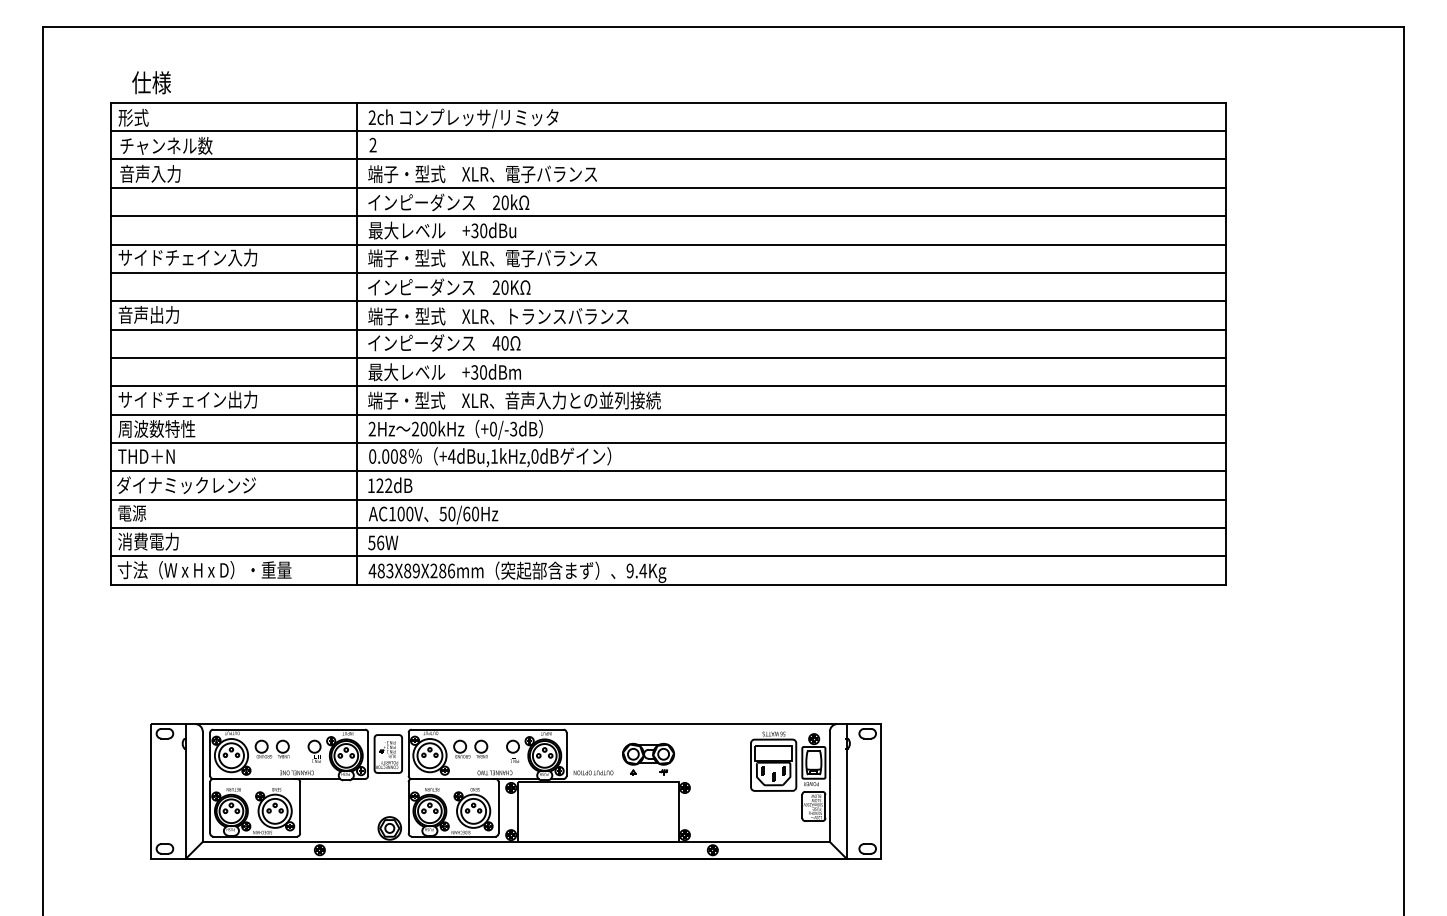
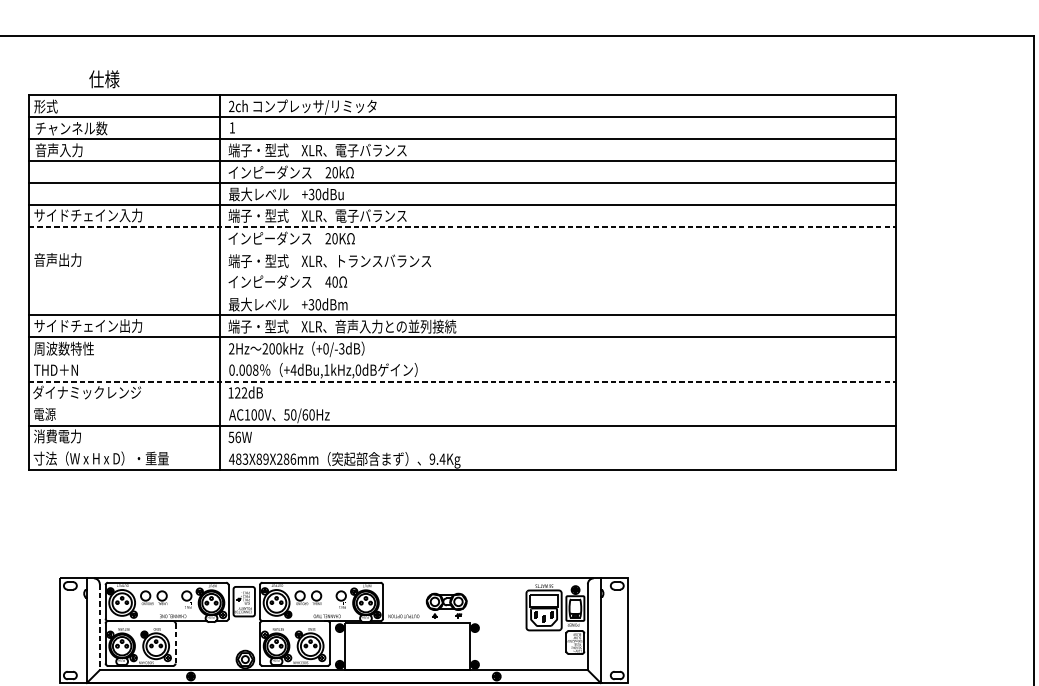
text: (151, 82) -> (104, 79), moved
text: (372, 144) -> (231, 127), 2 -> 1
line: (668, 272) -> (462, 226), solid -> dashed
line: (668, 301) -> (462, 249), removed
line: (668, 329) -> (462, 271), removed
line: (668, 357) -> (462, 293), removed
line: (668, 442) -> (462, 359), removed
line: (668, 471) -> (462, 381), solid -> dashed
line: (668, 499) -> (462, 403), removed
line: (668, 556) -> (462, 447), removed
line: (202, 787) -> (99, 627), solid -> dashed
line: (300, 807) -> (175, 643), solid -> dashed

